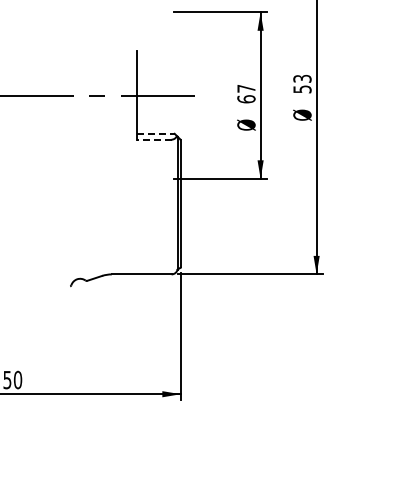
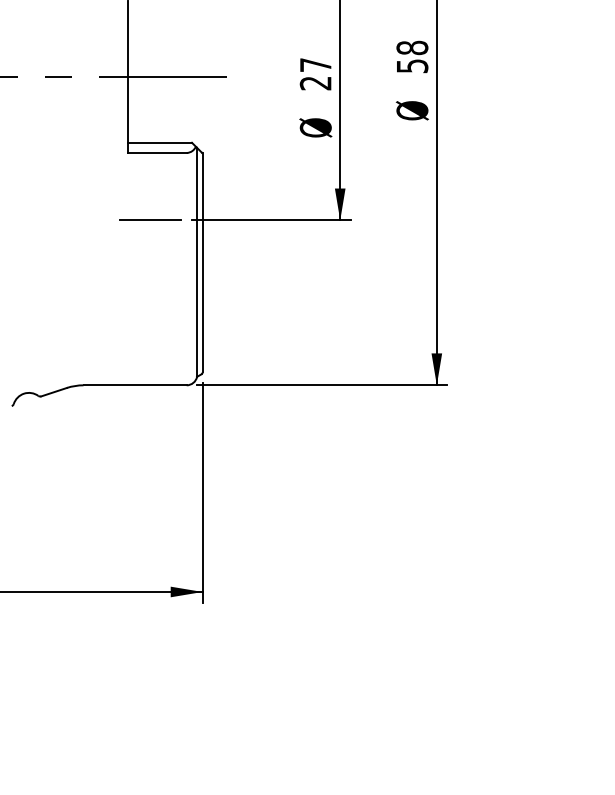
text: (302, 78) -> (412, 47), 53 -> 58
text: (246, 99) -> (315, 83), 67 -> 27
line: (156, 133) -> (160, 142), dashed -> solid
line: (153, 139) -> (155, 152), dashed -> solid
line: (150, 178) -> (150, 219), added

